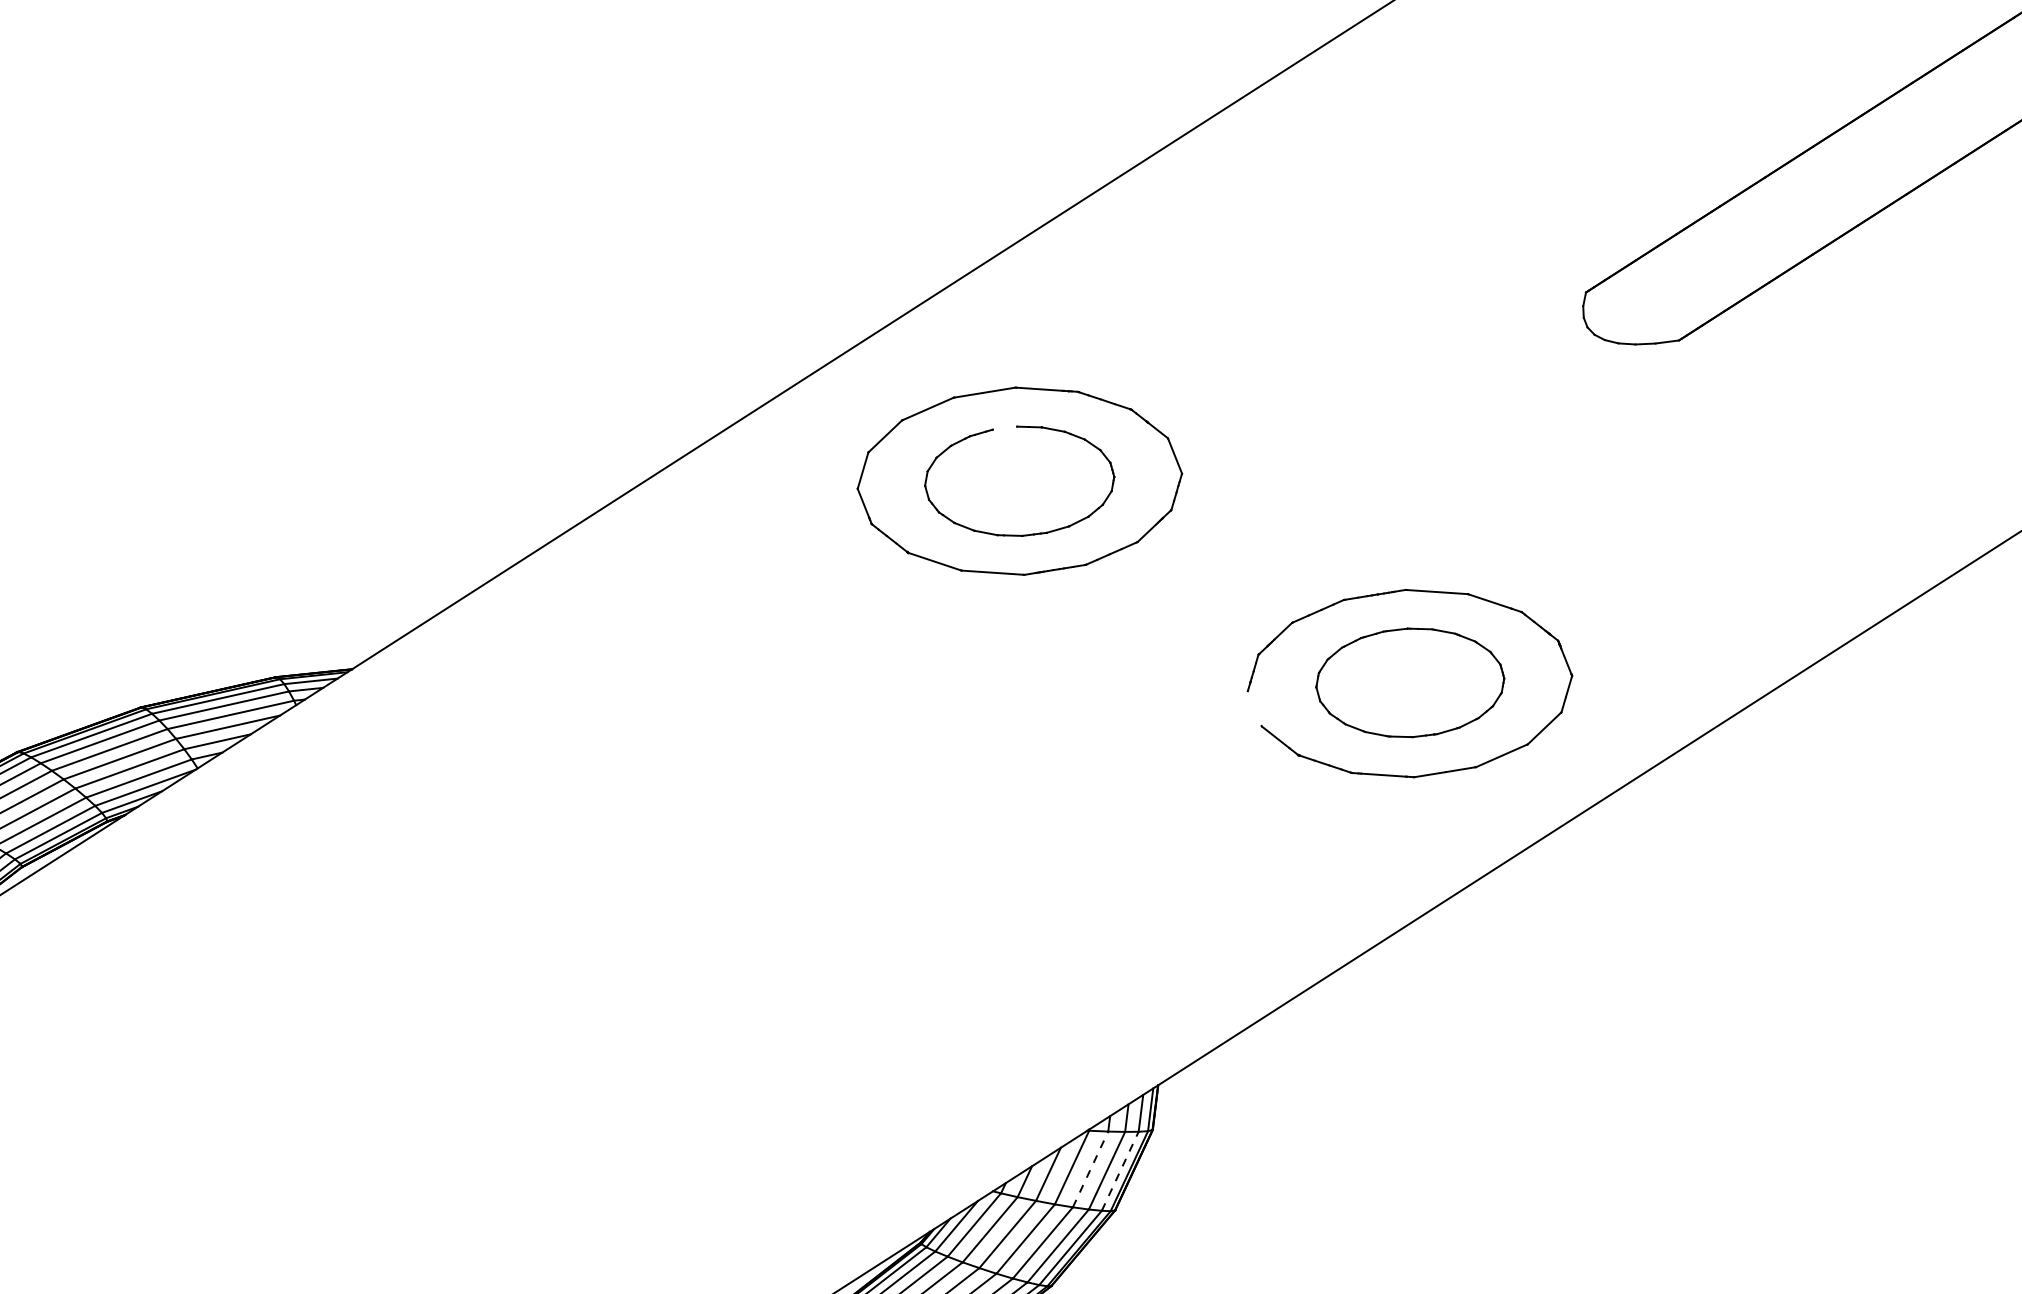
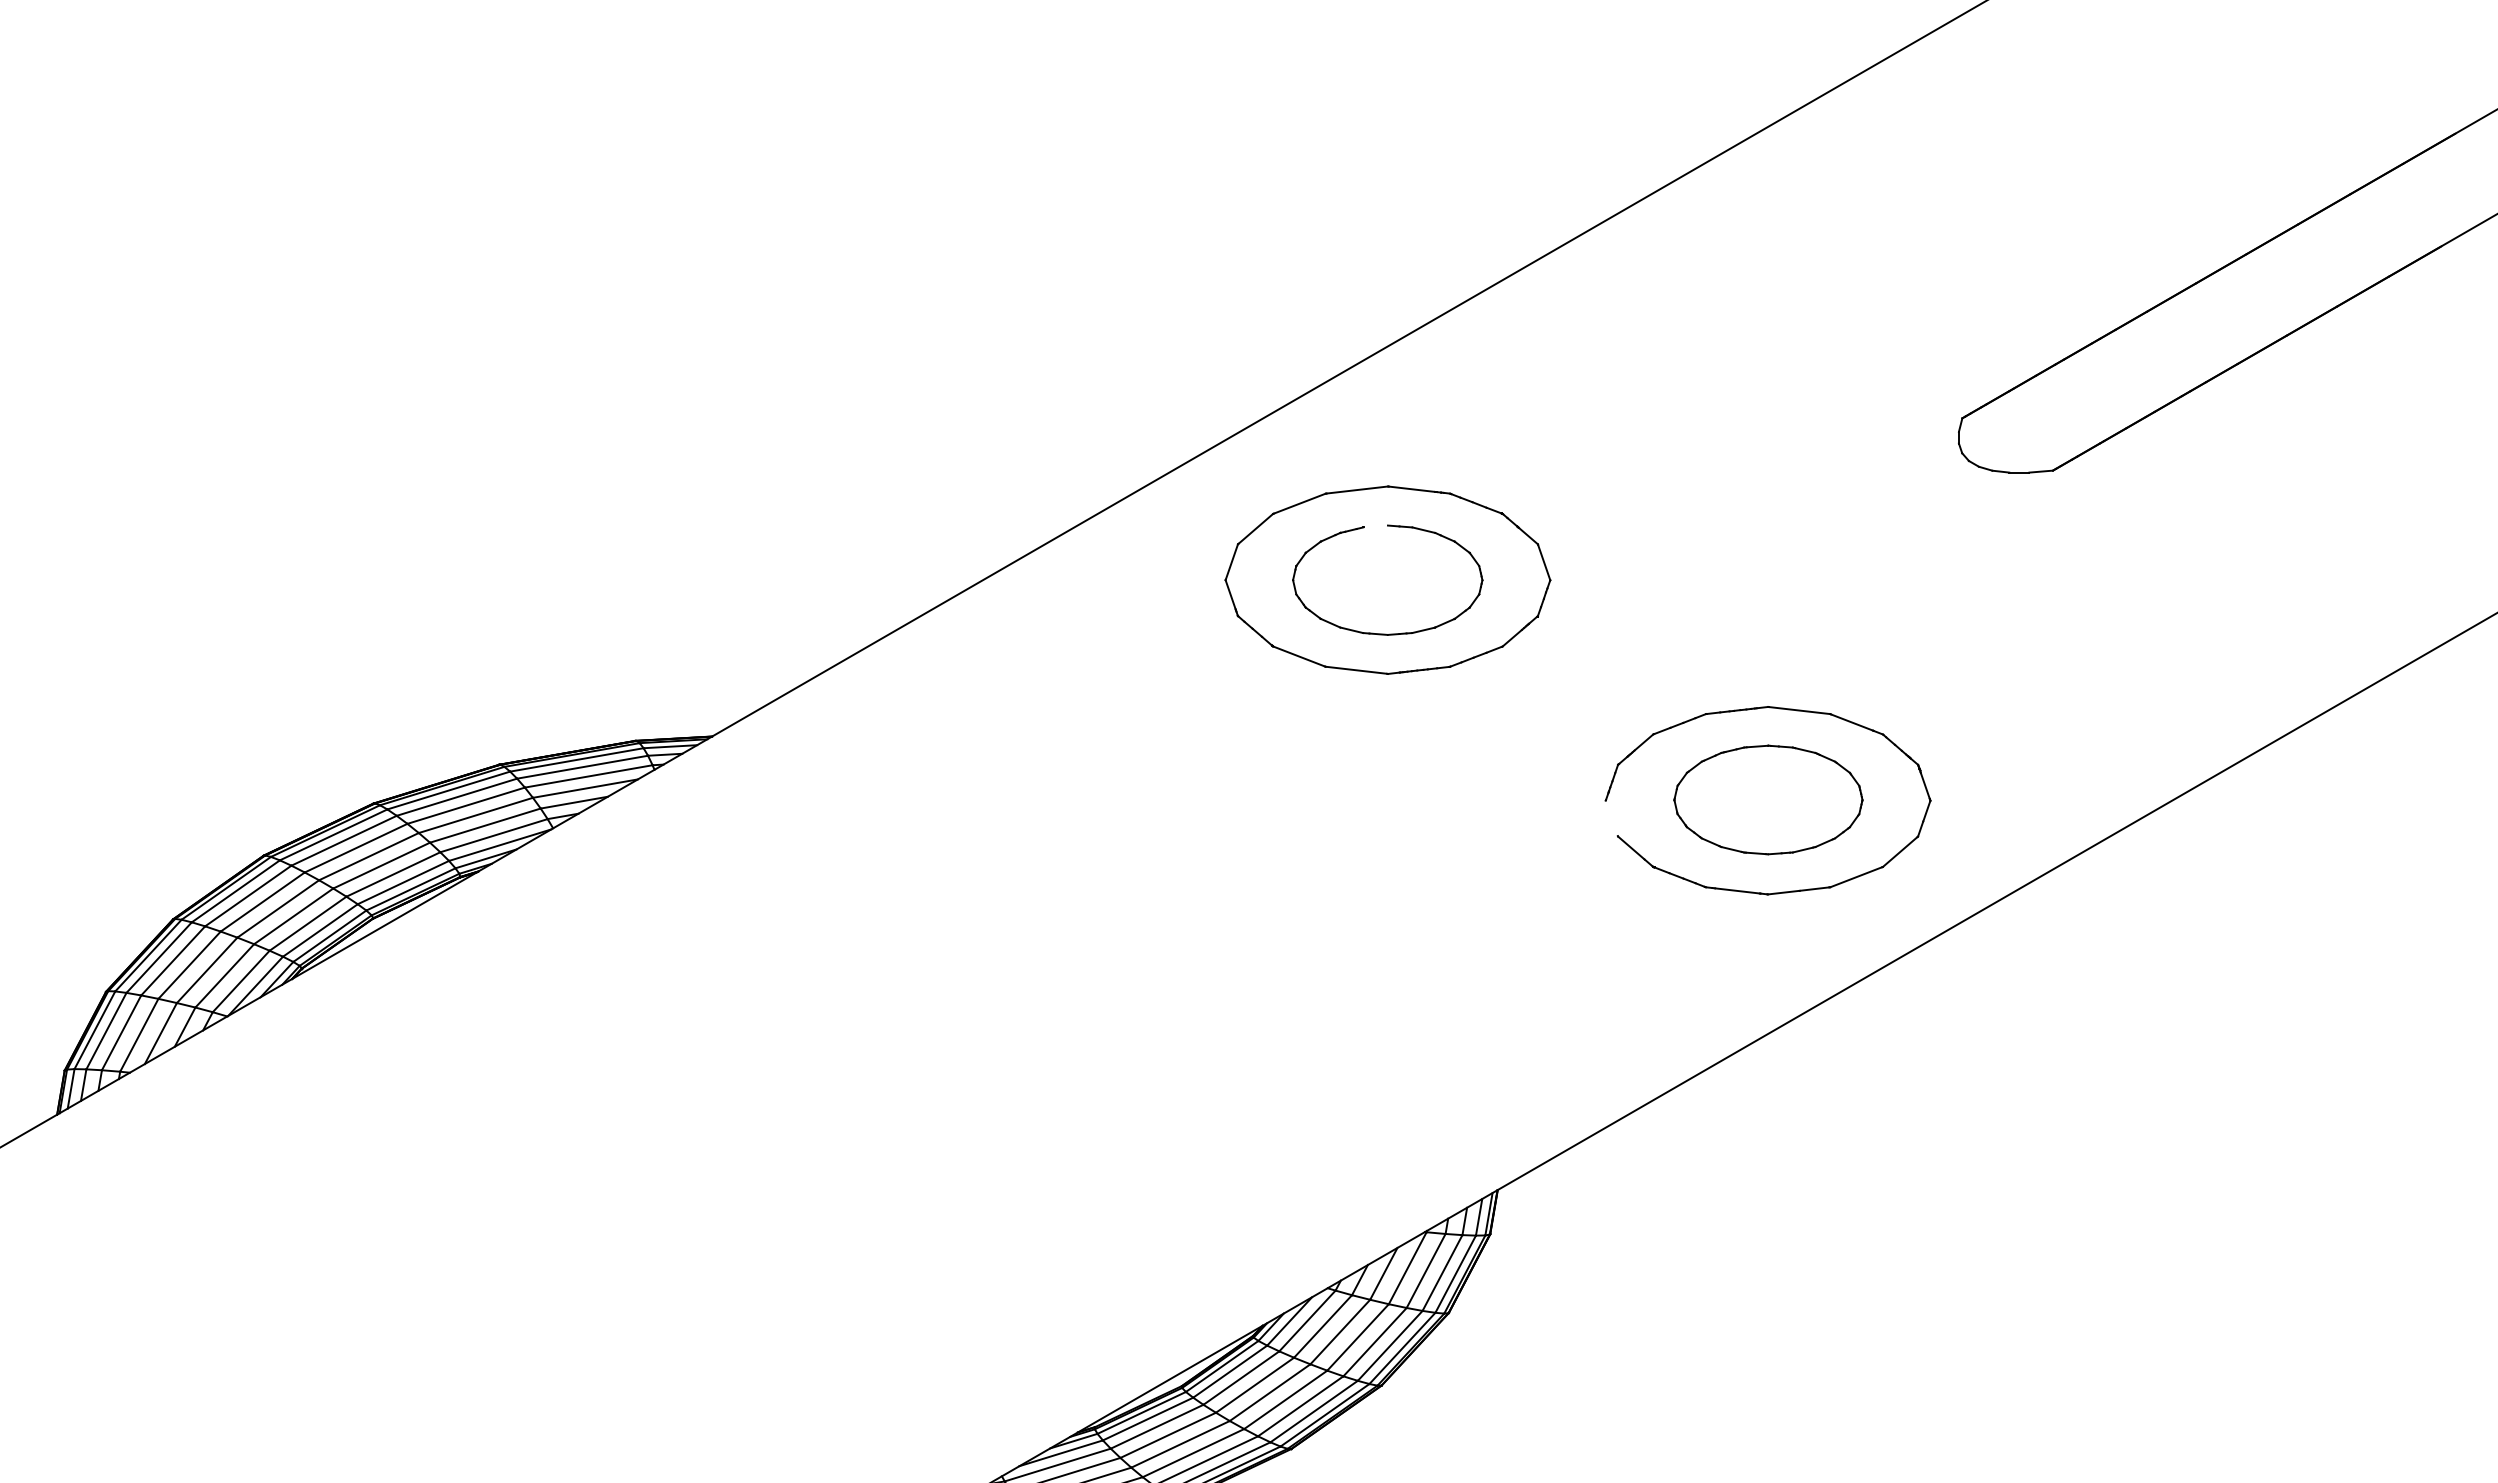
line: (1090, 1168) -> (1426, 1270), dashed -> solid
line: (1120, 1171) -> (1455, 1274), dashed -> solid

